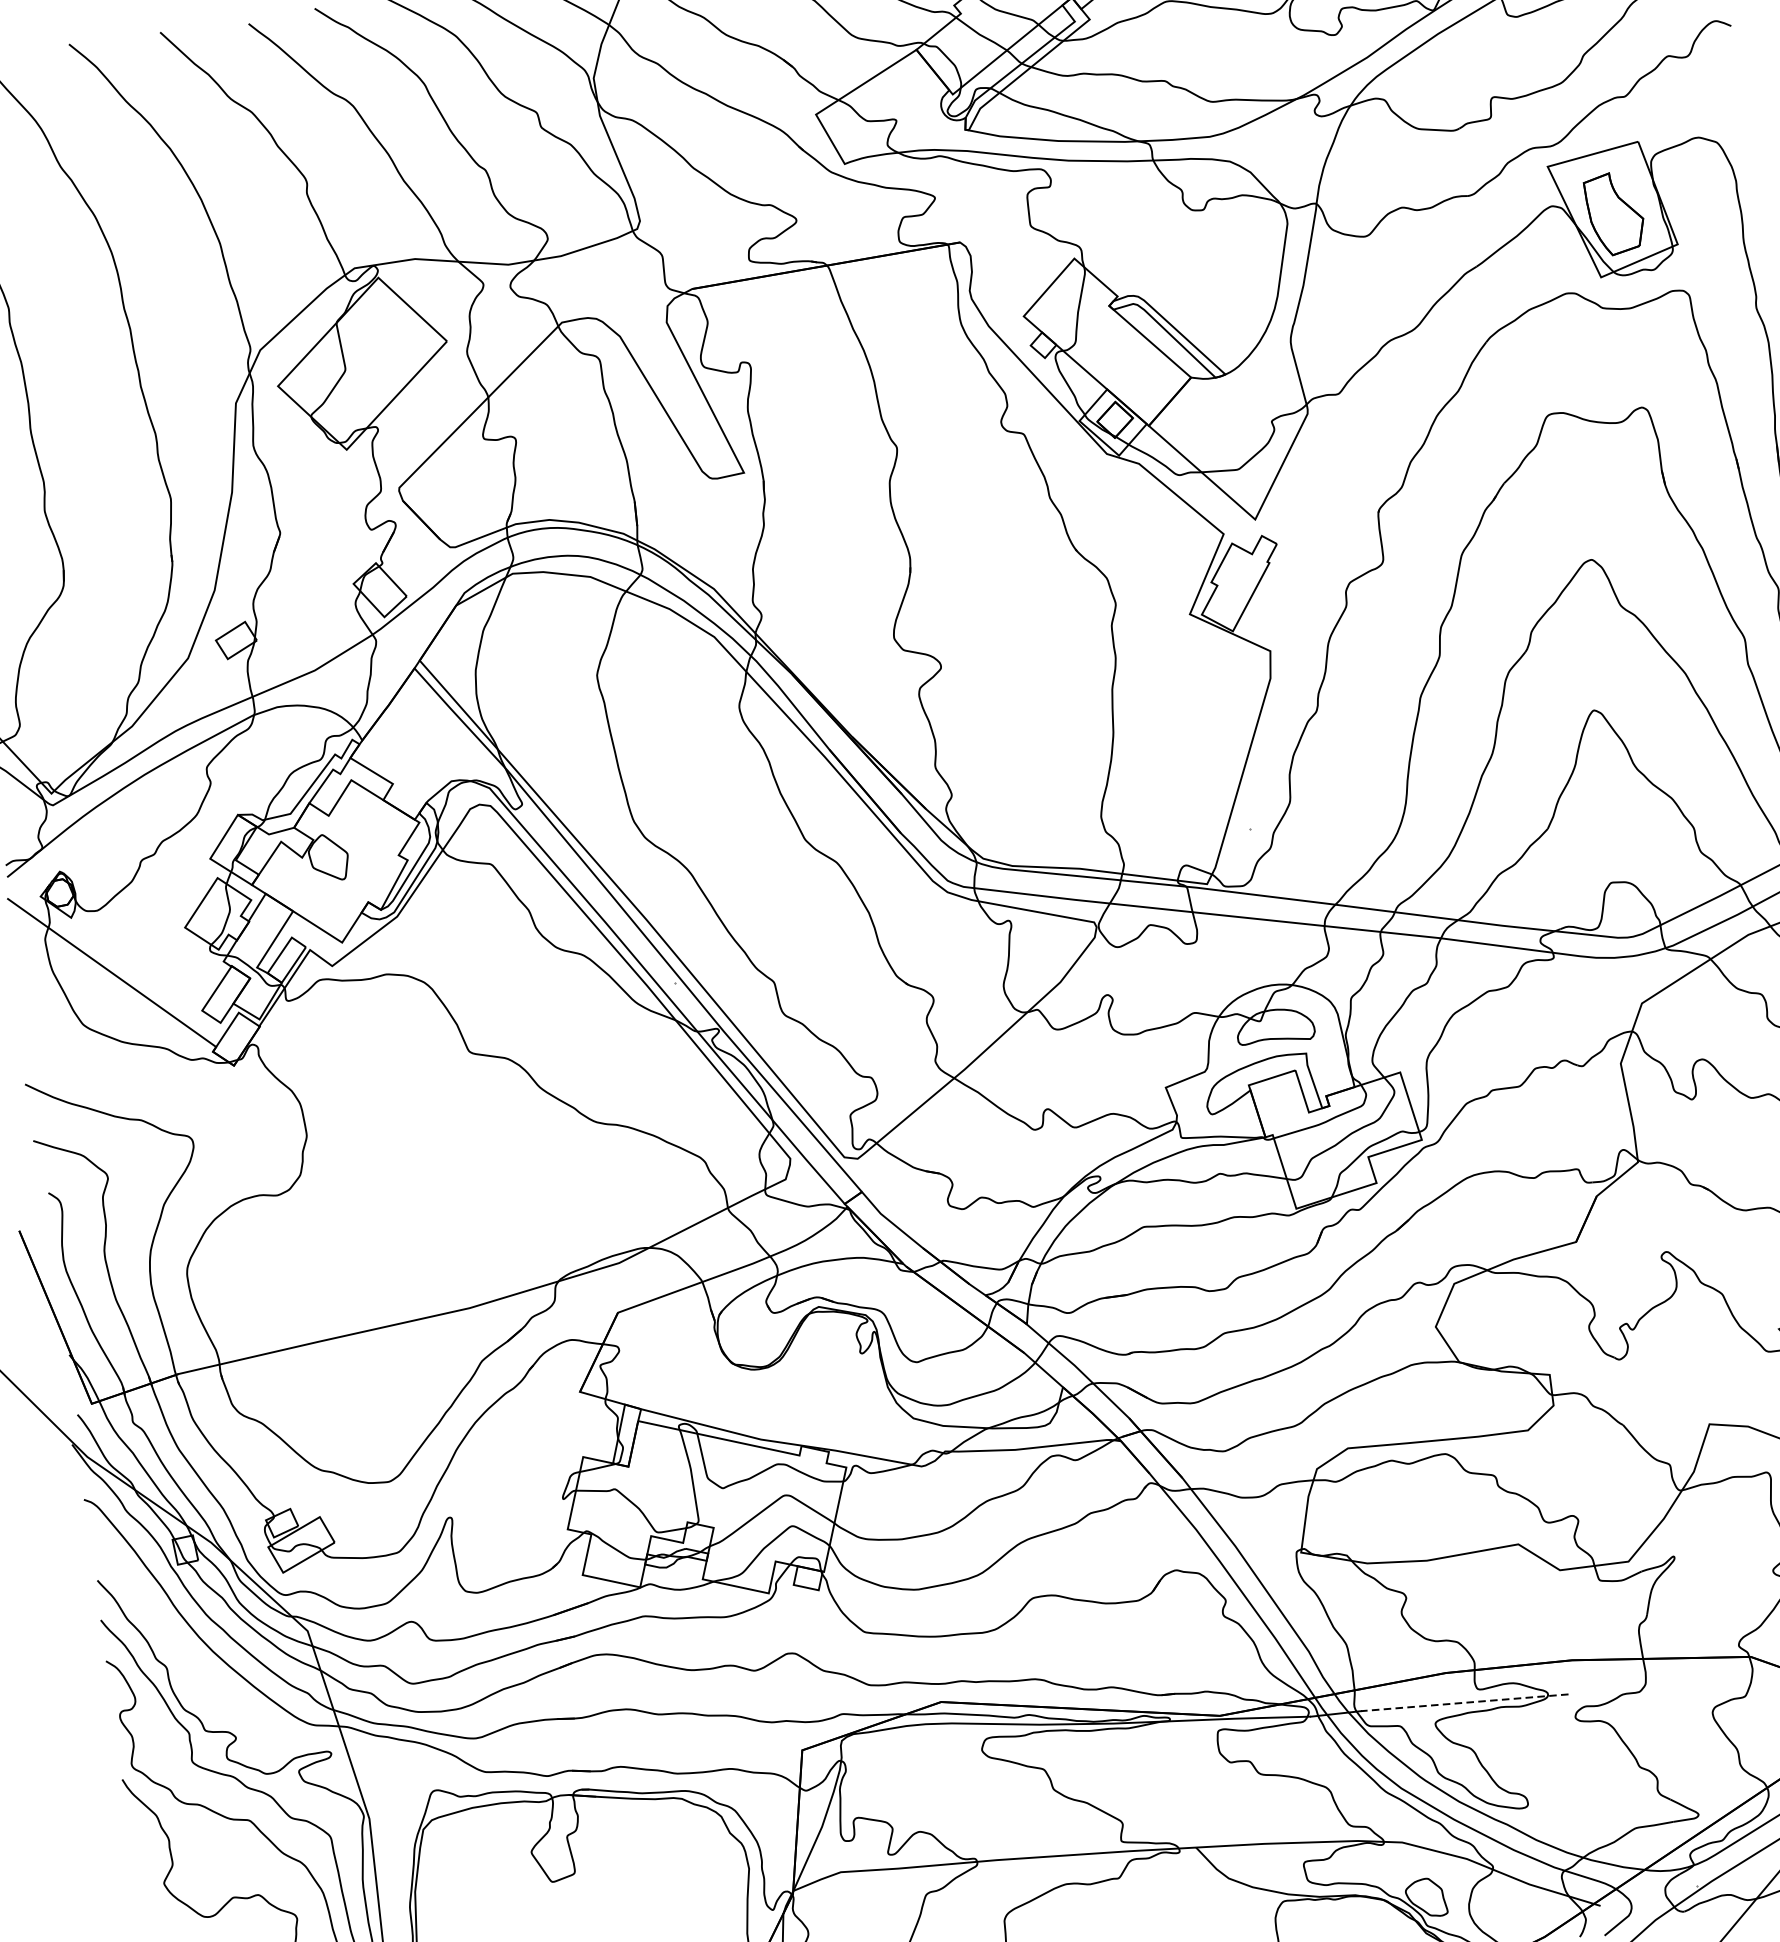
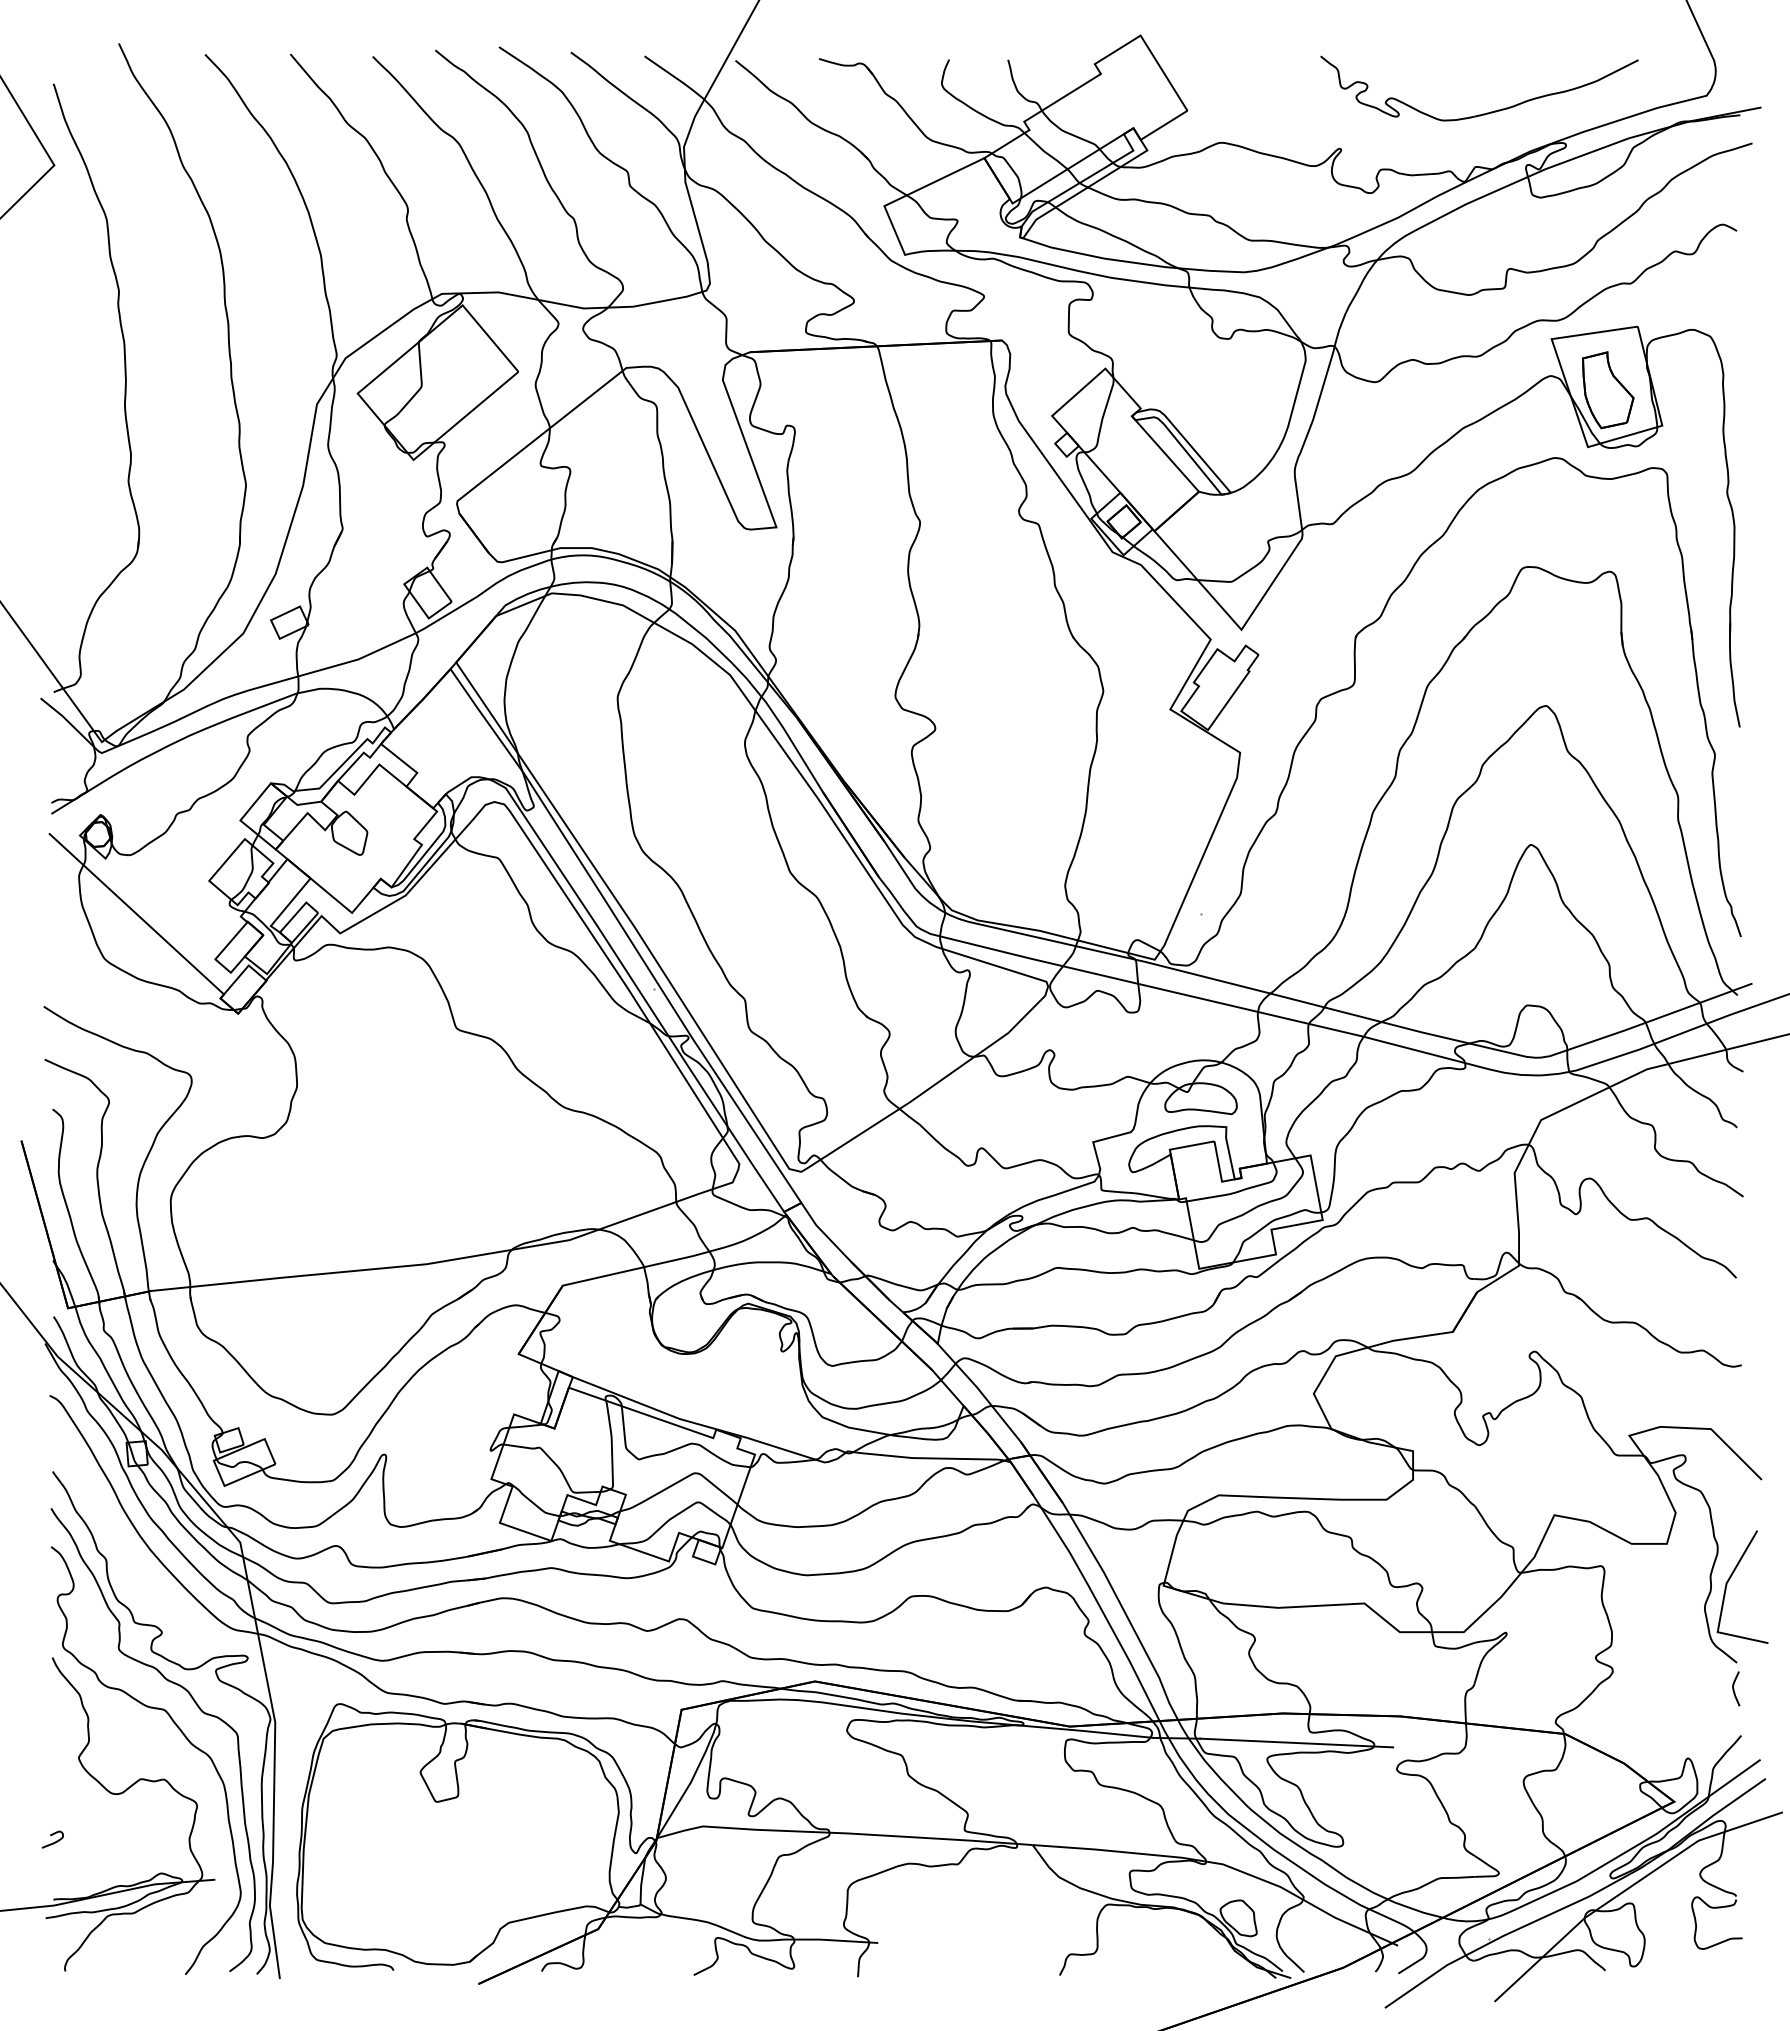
line: (1464, 1703) -> (1296, 1743), dashed -> solid

